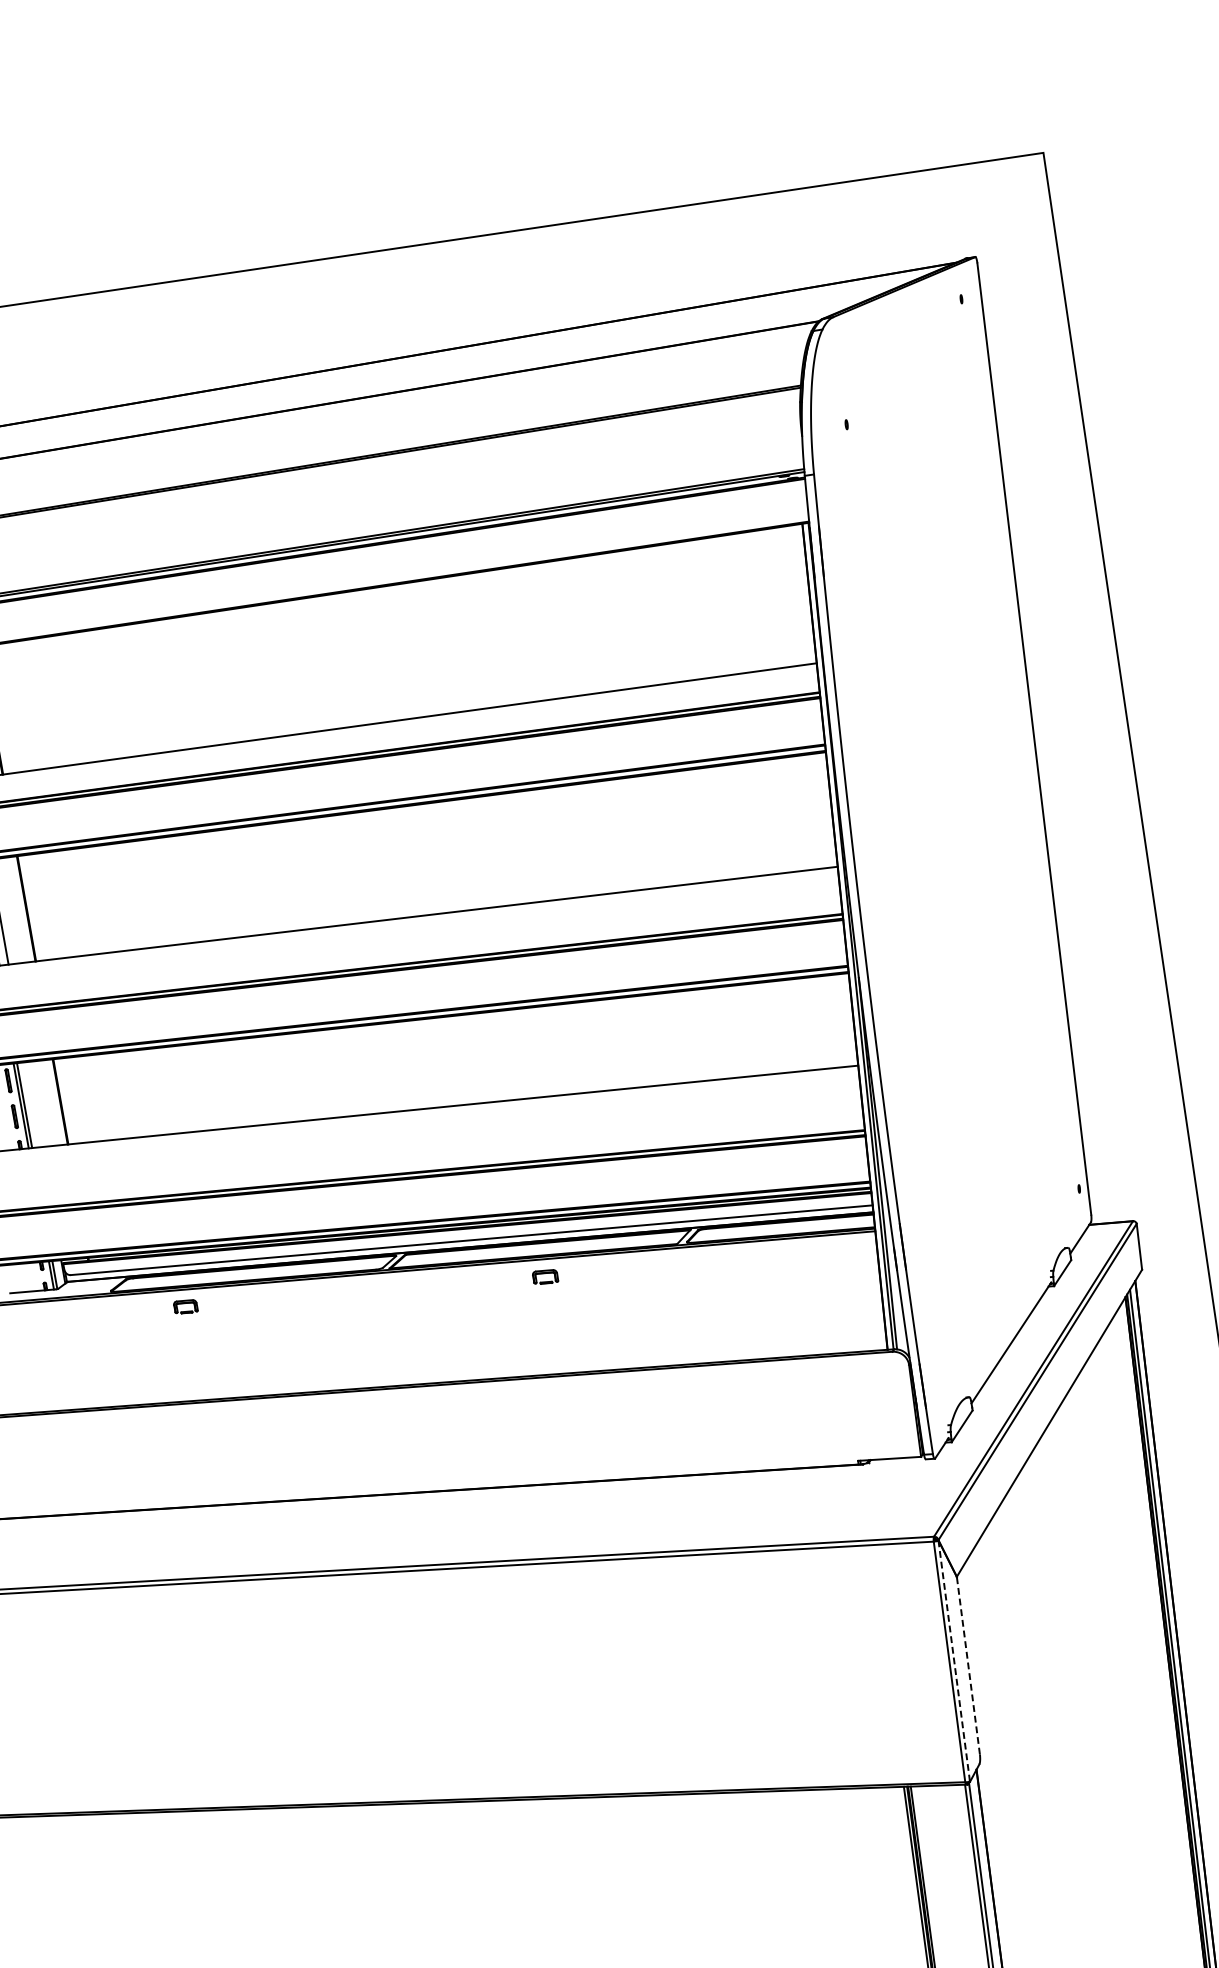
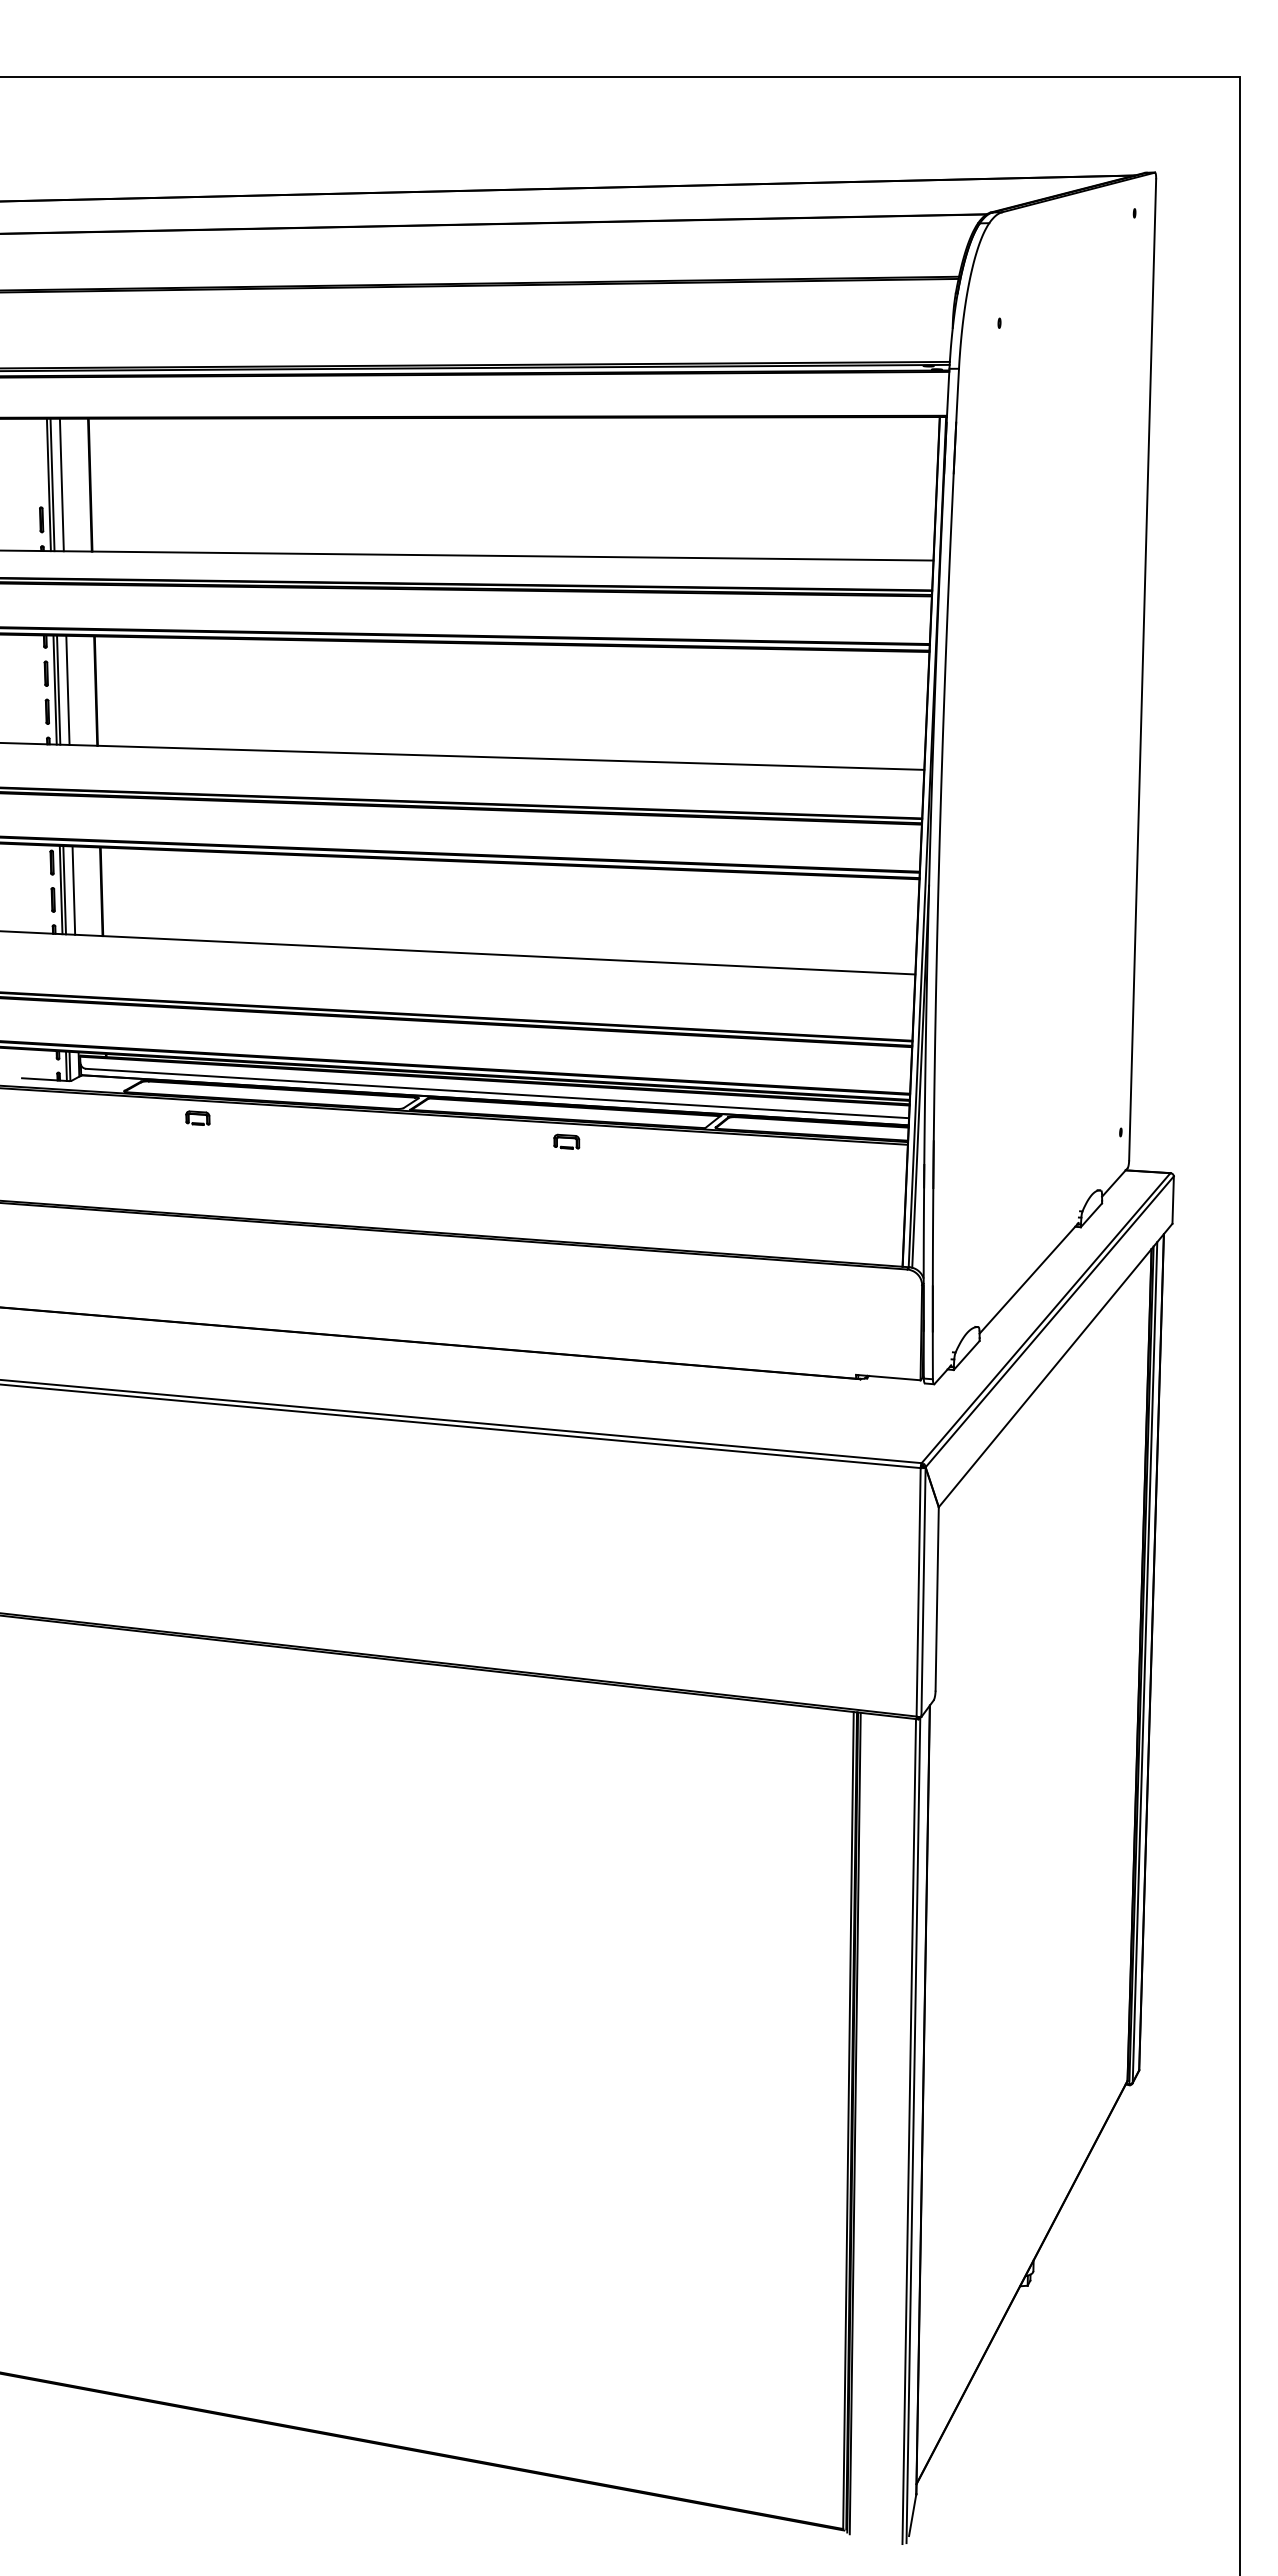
line: (33, 1104) -> (73, 890), added
line: (954, 1661) -> (923, 1592), dashed -> solid
line: (968, 1666) -> (937, 1599), dashed -> solid

